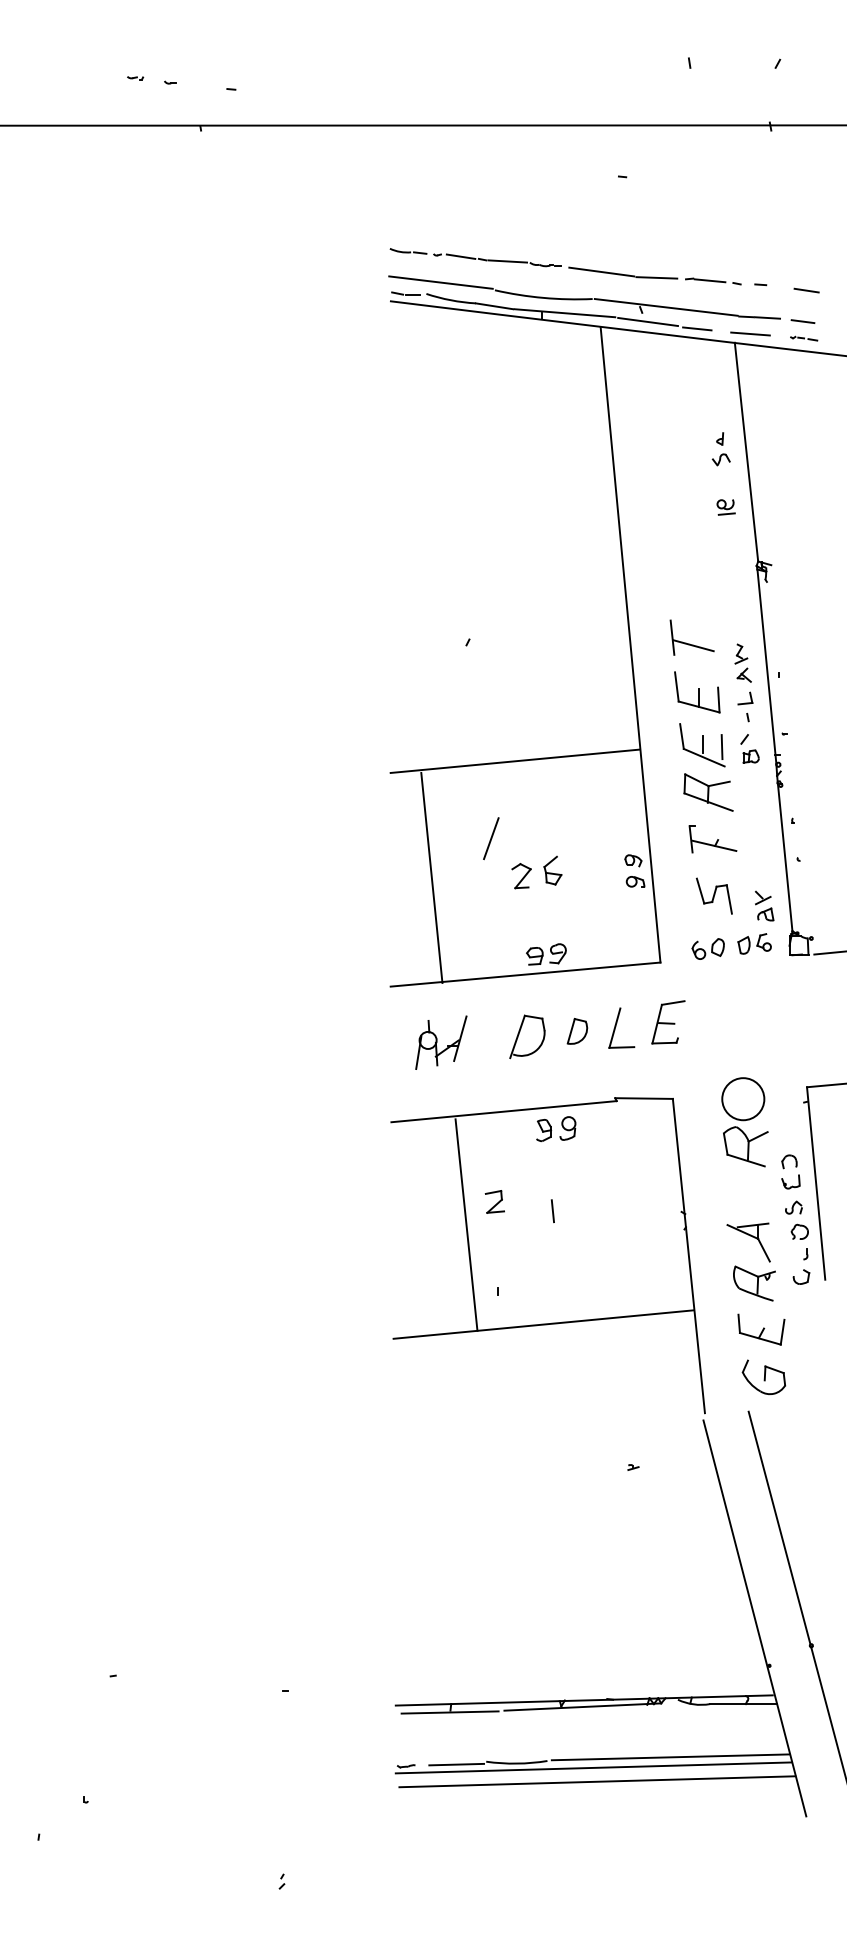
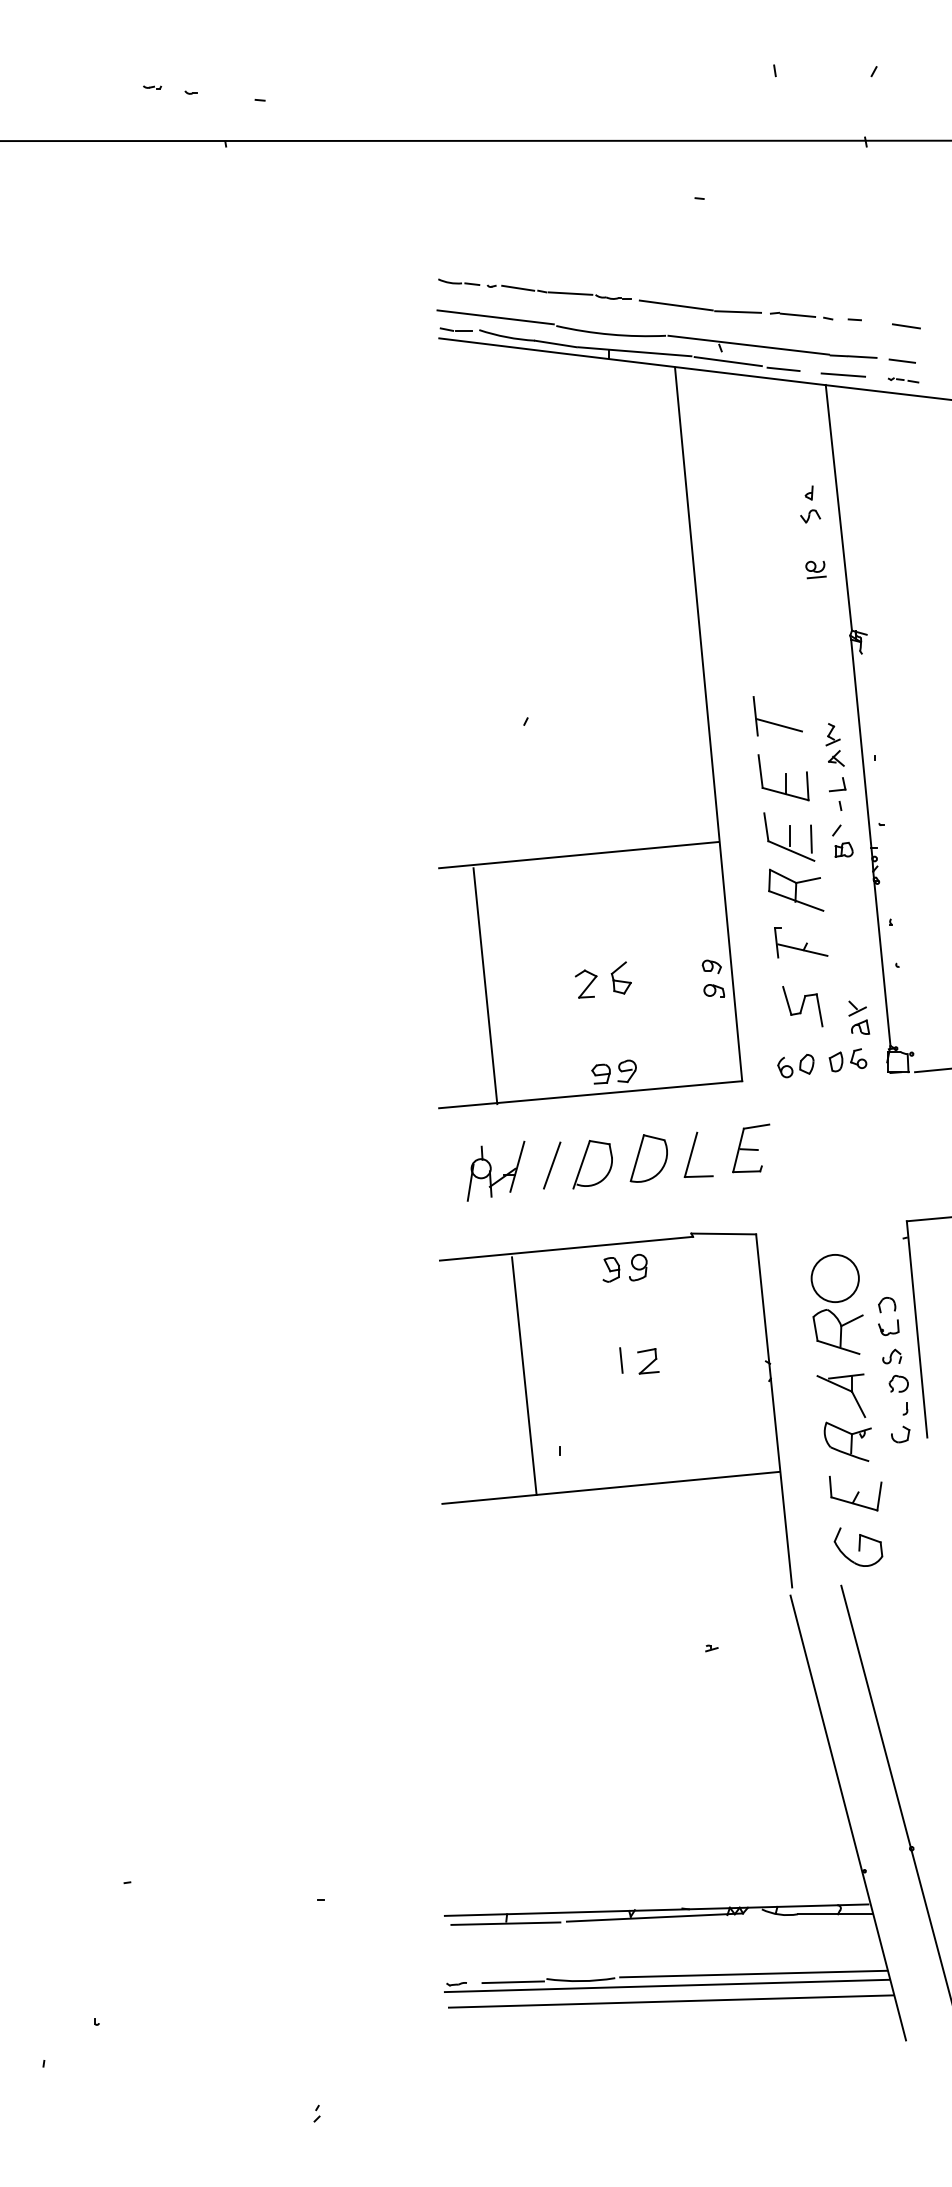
line: (491, 838) -> (552, 1165), moved
part: (577, 1031) -> (649, 1158), size x1.67
part: (744, 1122) -> (836, 1304), moved
part: (494, 1201) -> (647, 1360), moved

